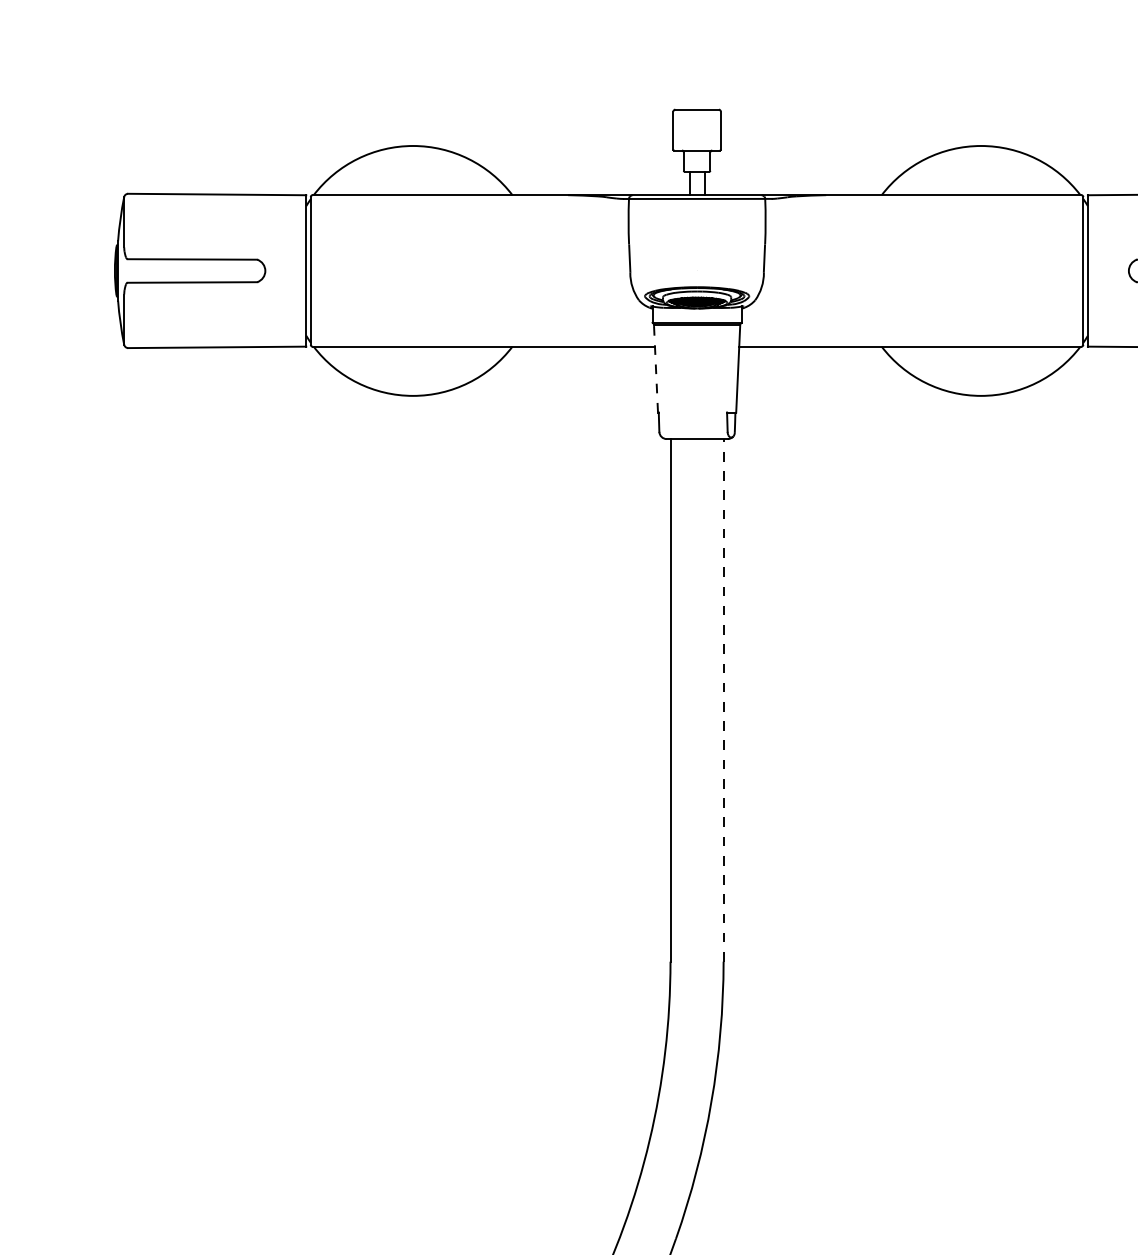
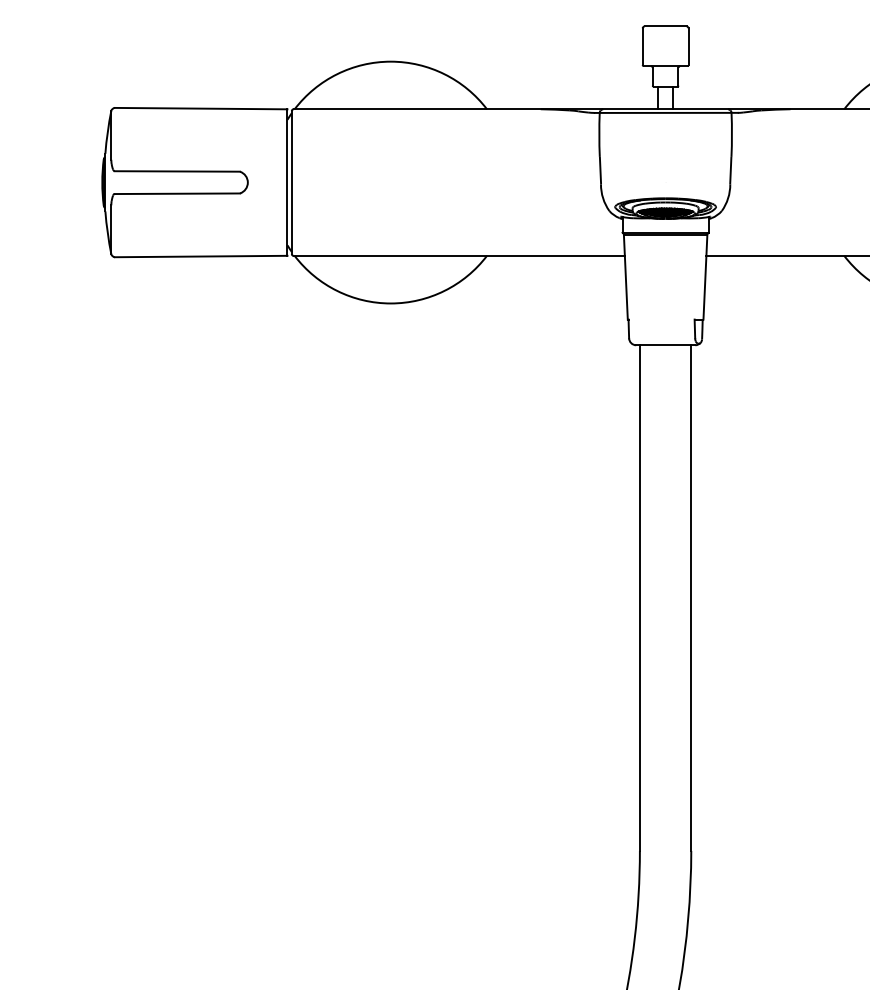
line: (655, 368) -> (625, 276), dashed -> solid
line: (723, 699) -> (691, 597), dashed -> solid

